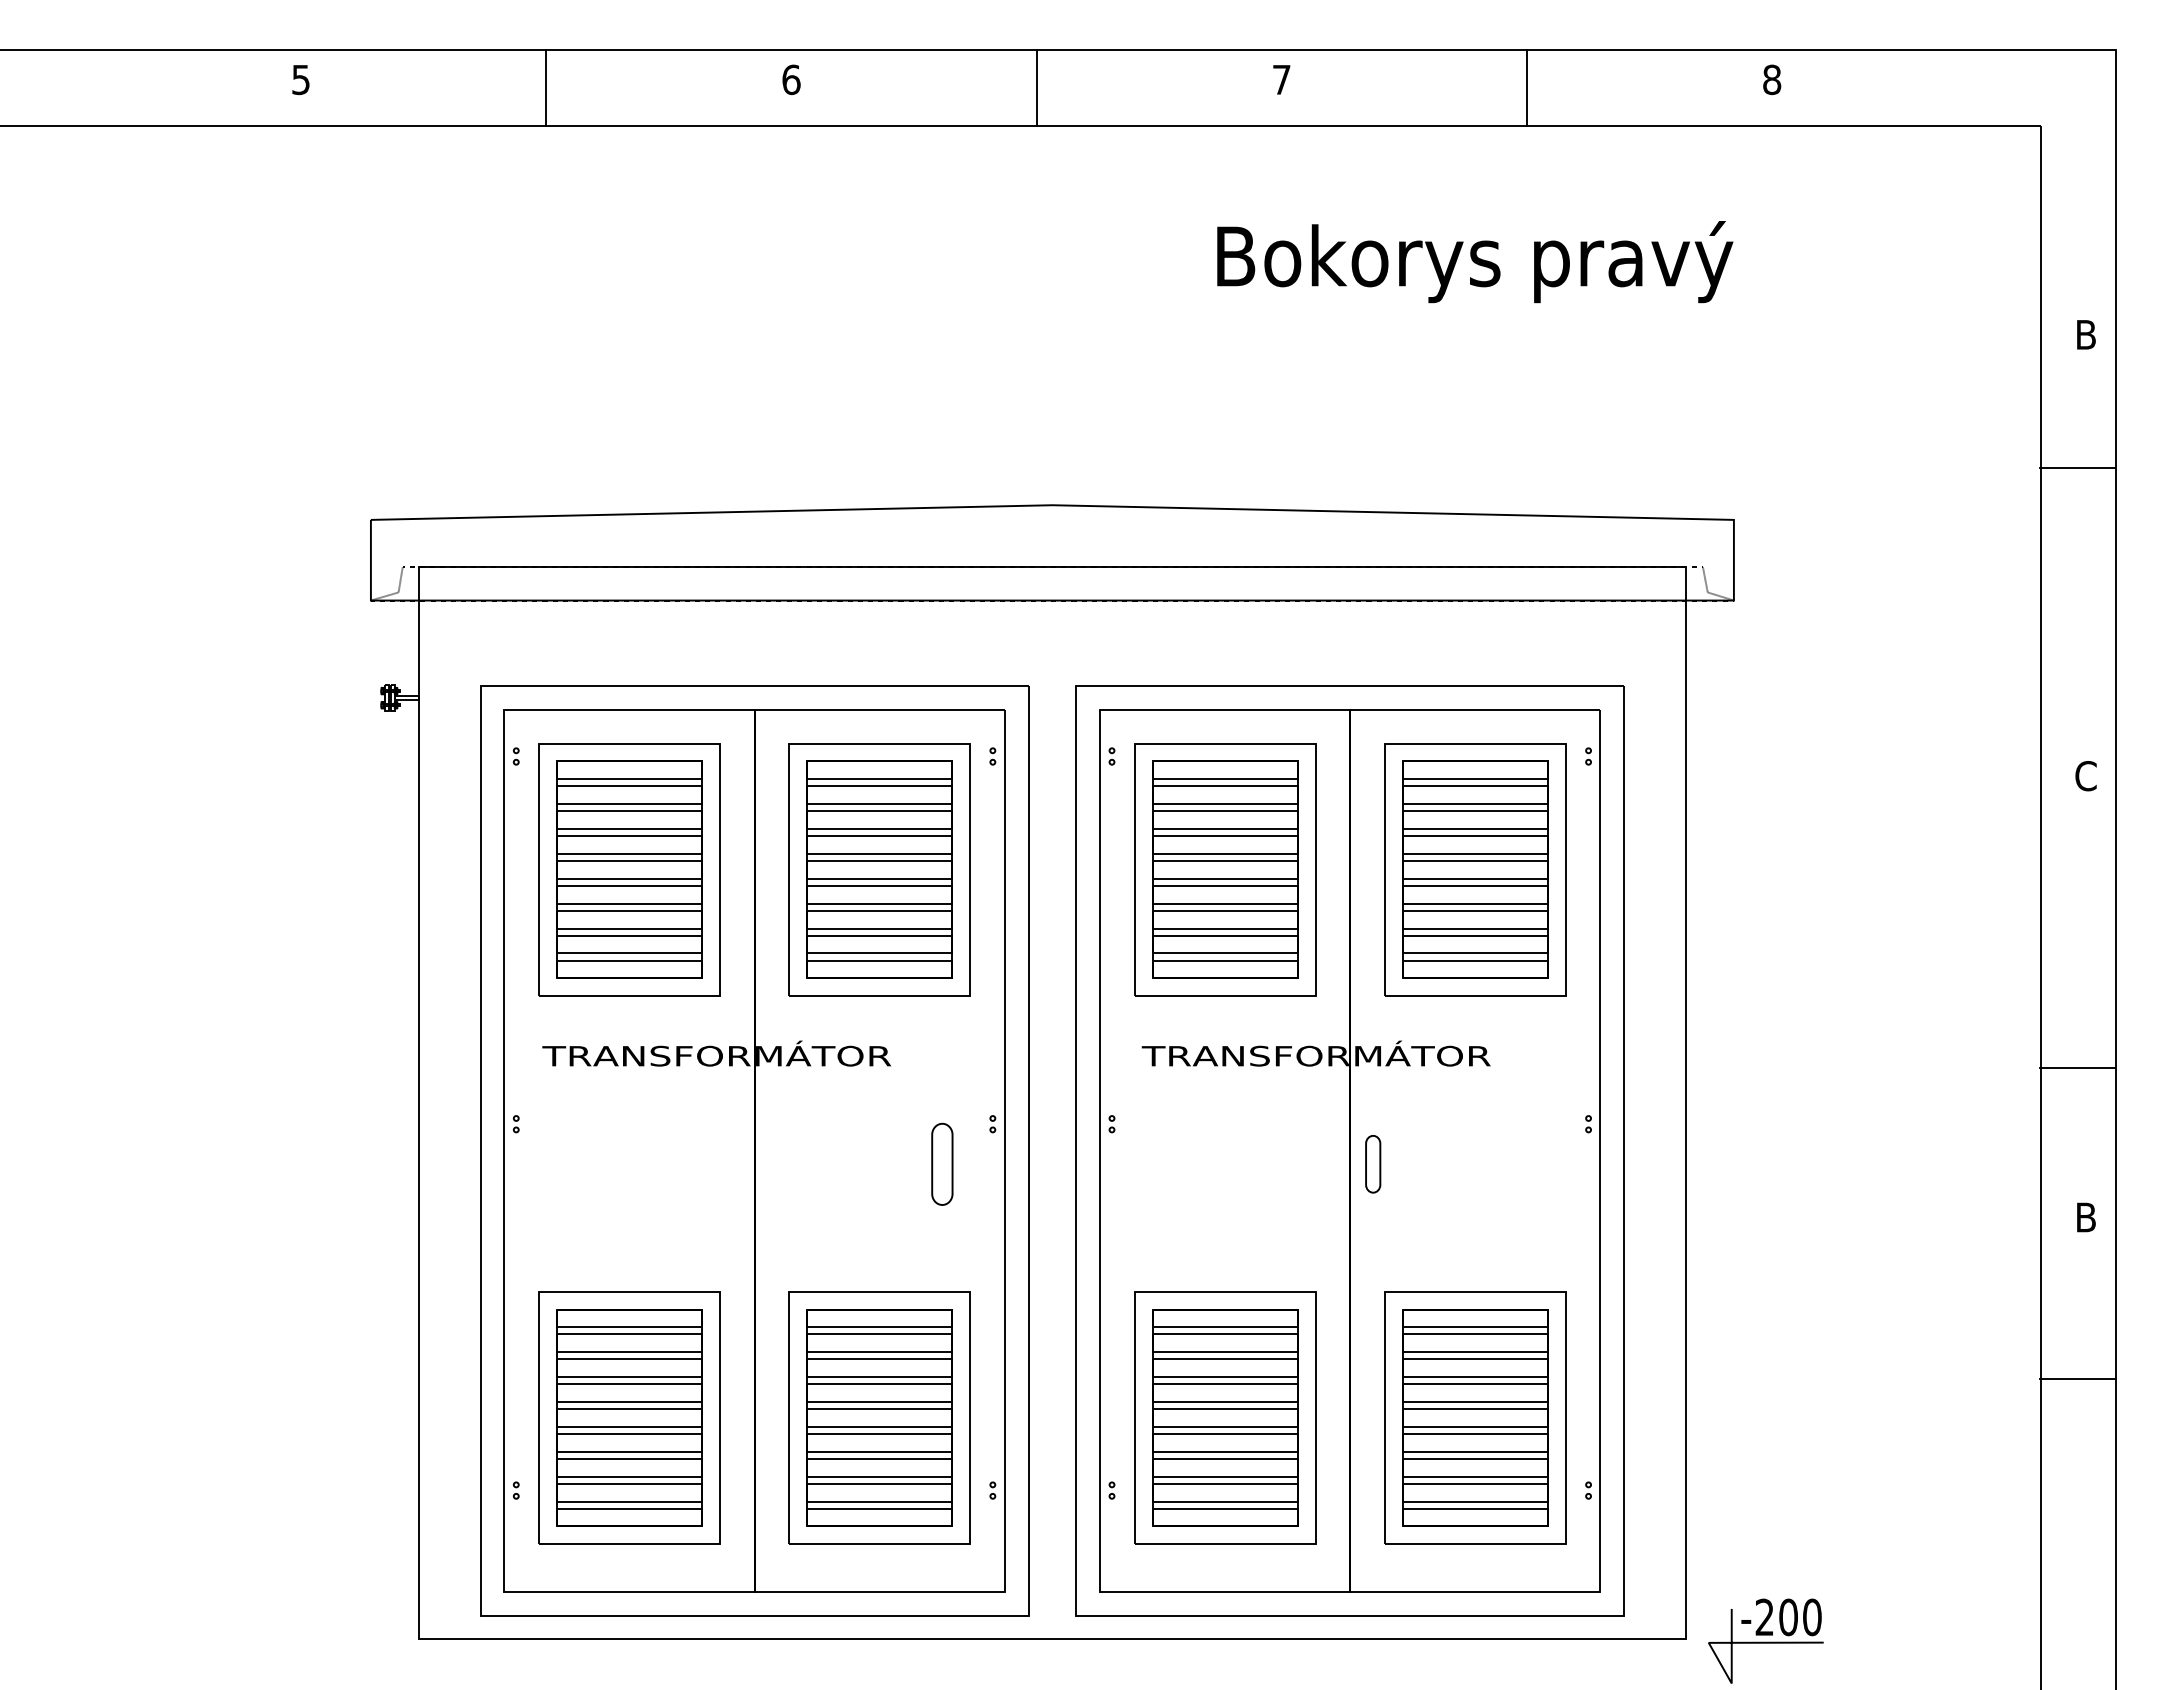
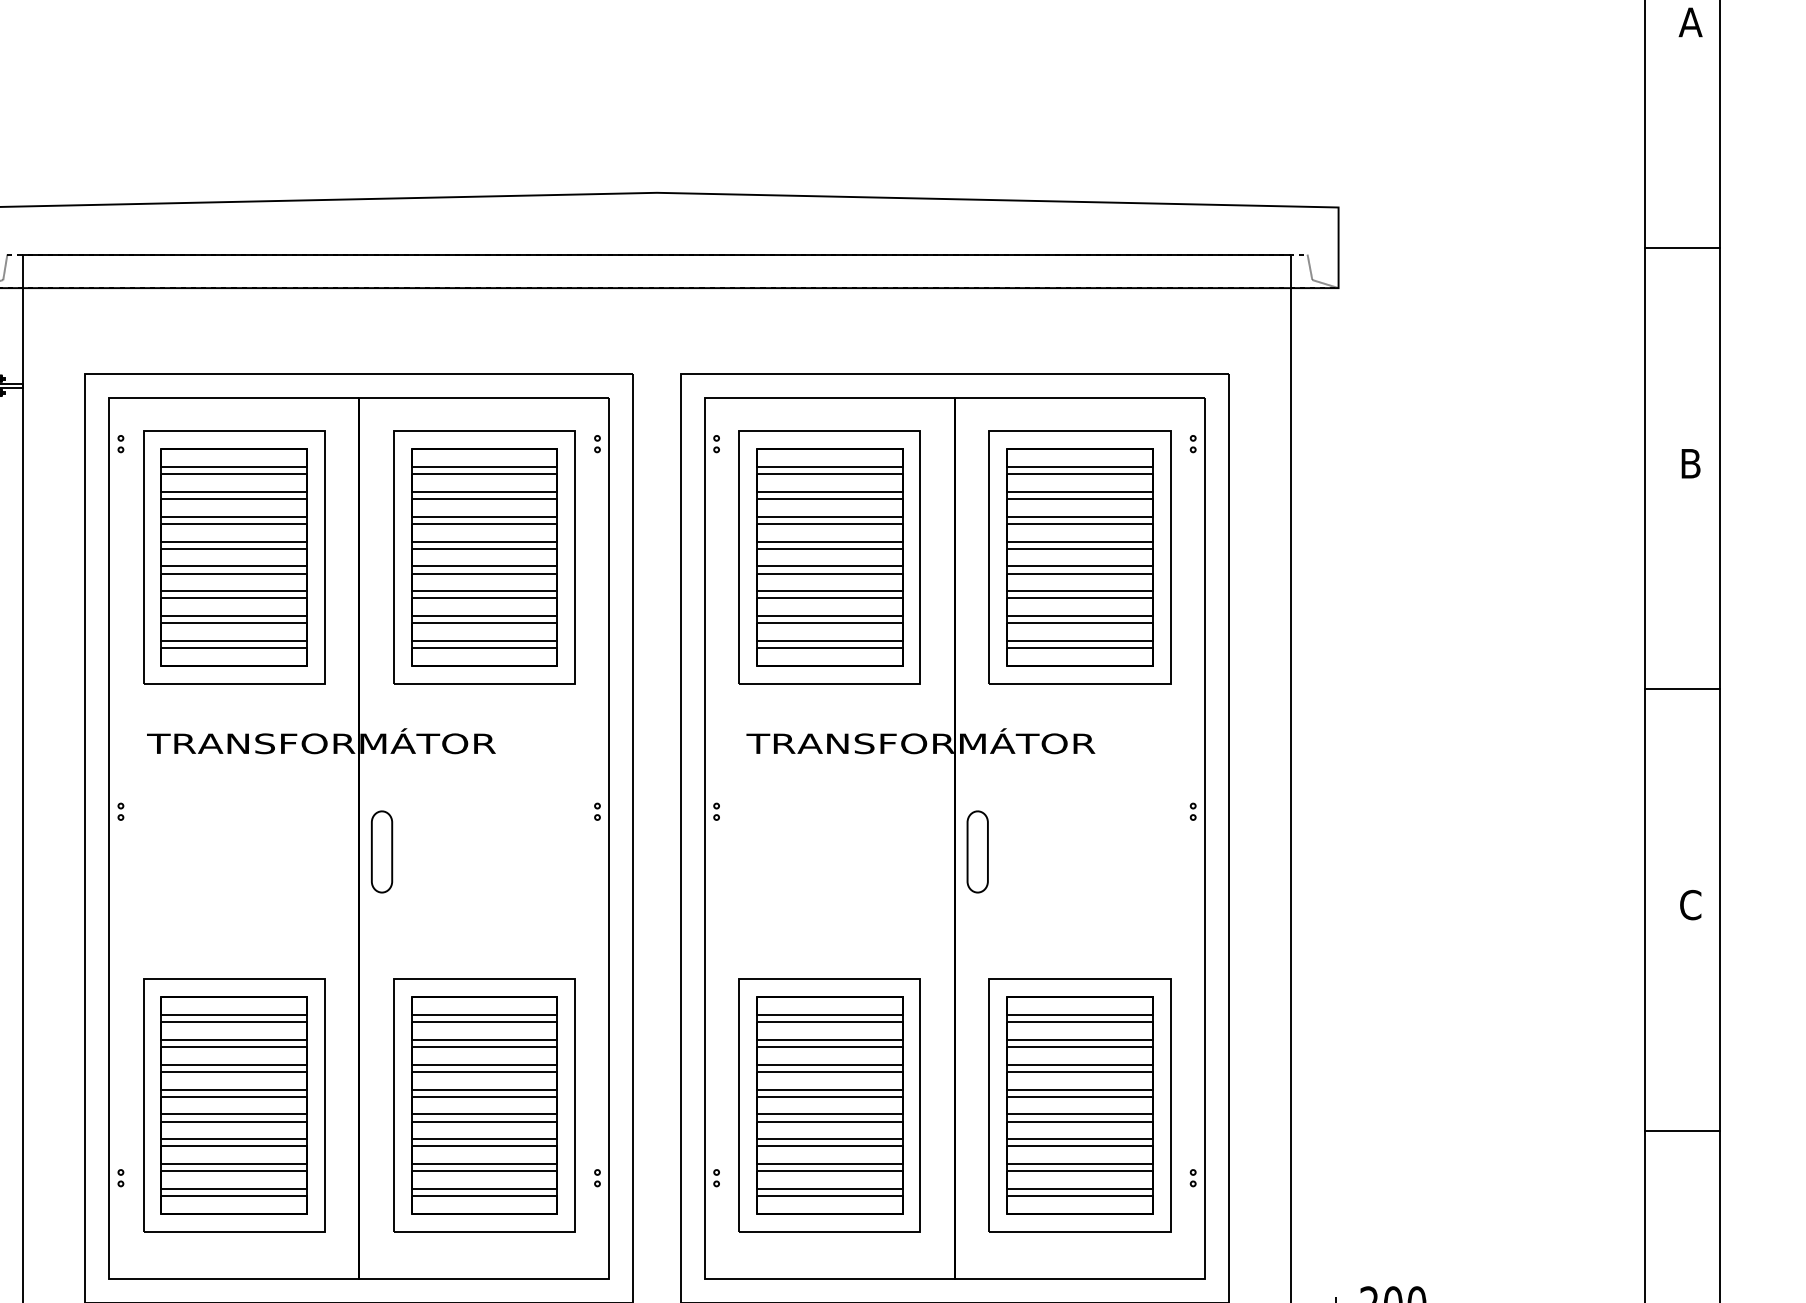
text: (2085, 334) -> (1690, 22), B -> A
line: (2077, 468) -> (1682, 248), moved
text: (2085, 776) -> (1690, 464), C -> B
line: (2077, 1067) -> (1682, 689), moved
part: (942, 1163) -> (382, 851), moved
part: (1373, 1163) -> (978, 851), size x1.43
text: (2085, 1217) -> (1690, 905), B -> C
line: (2077, 1379) -> (1682, 1131), moved

